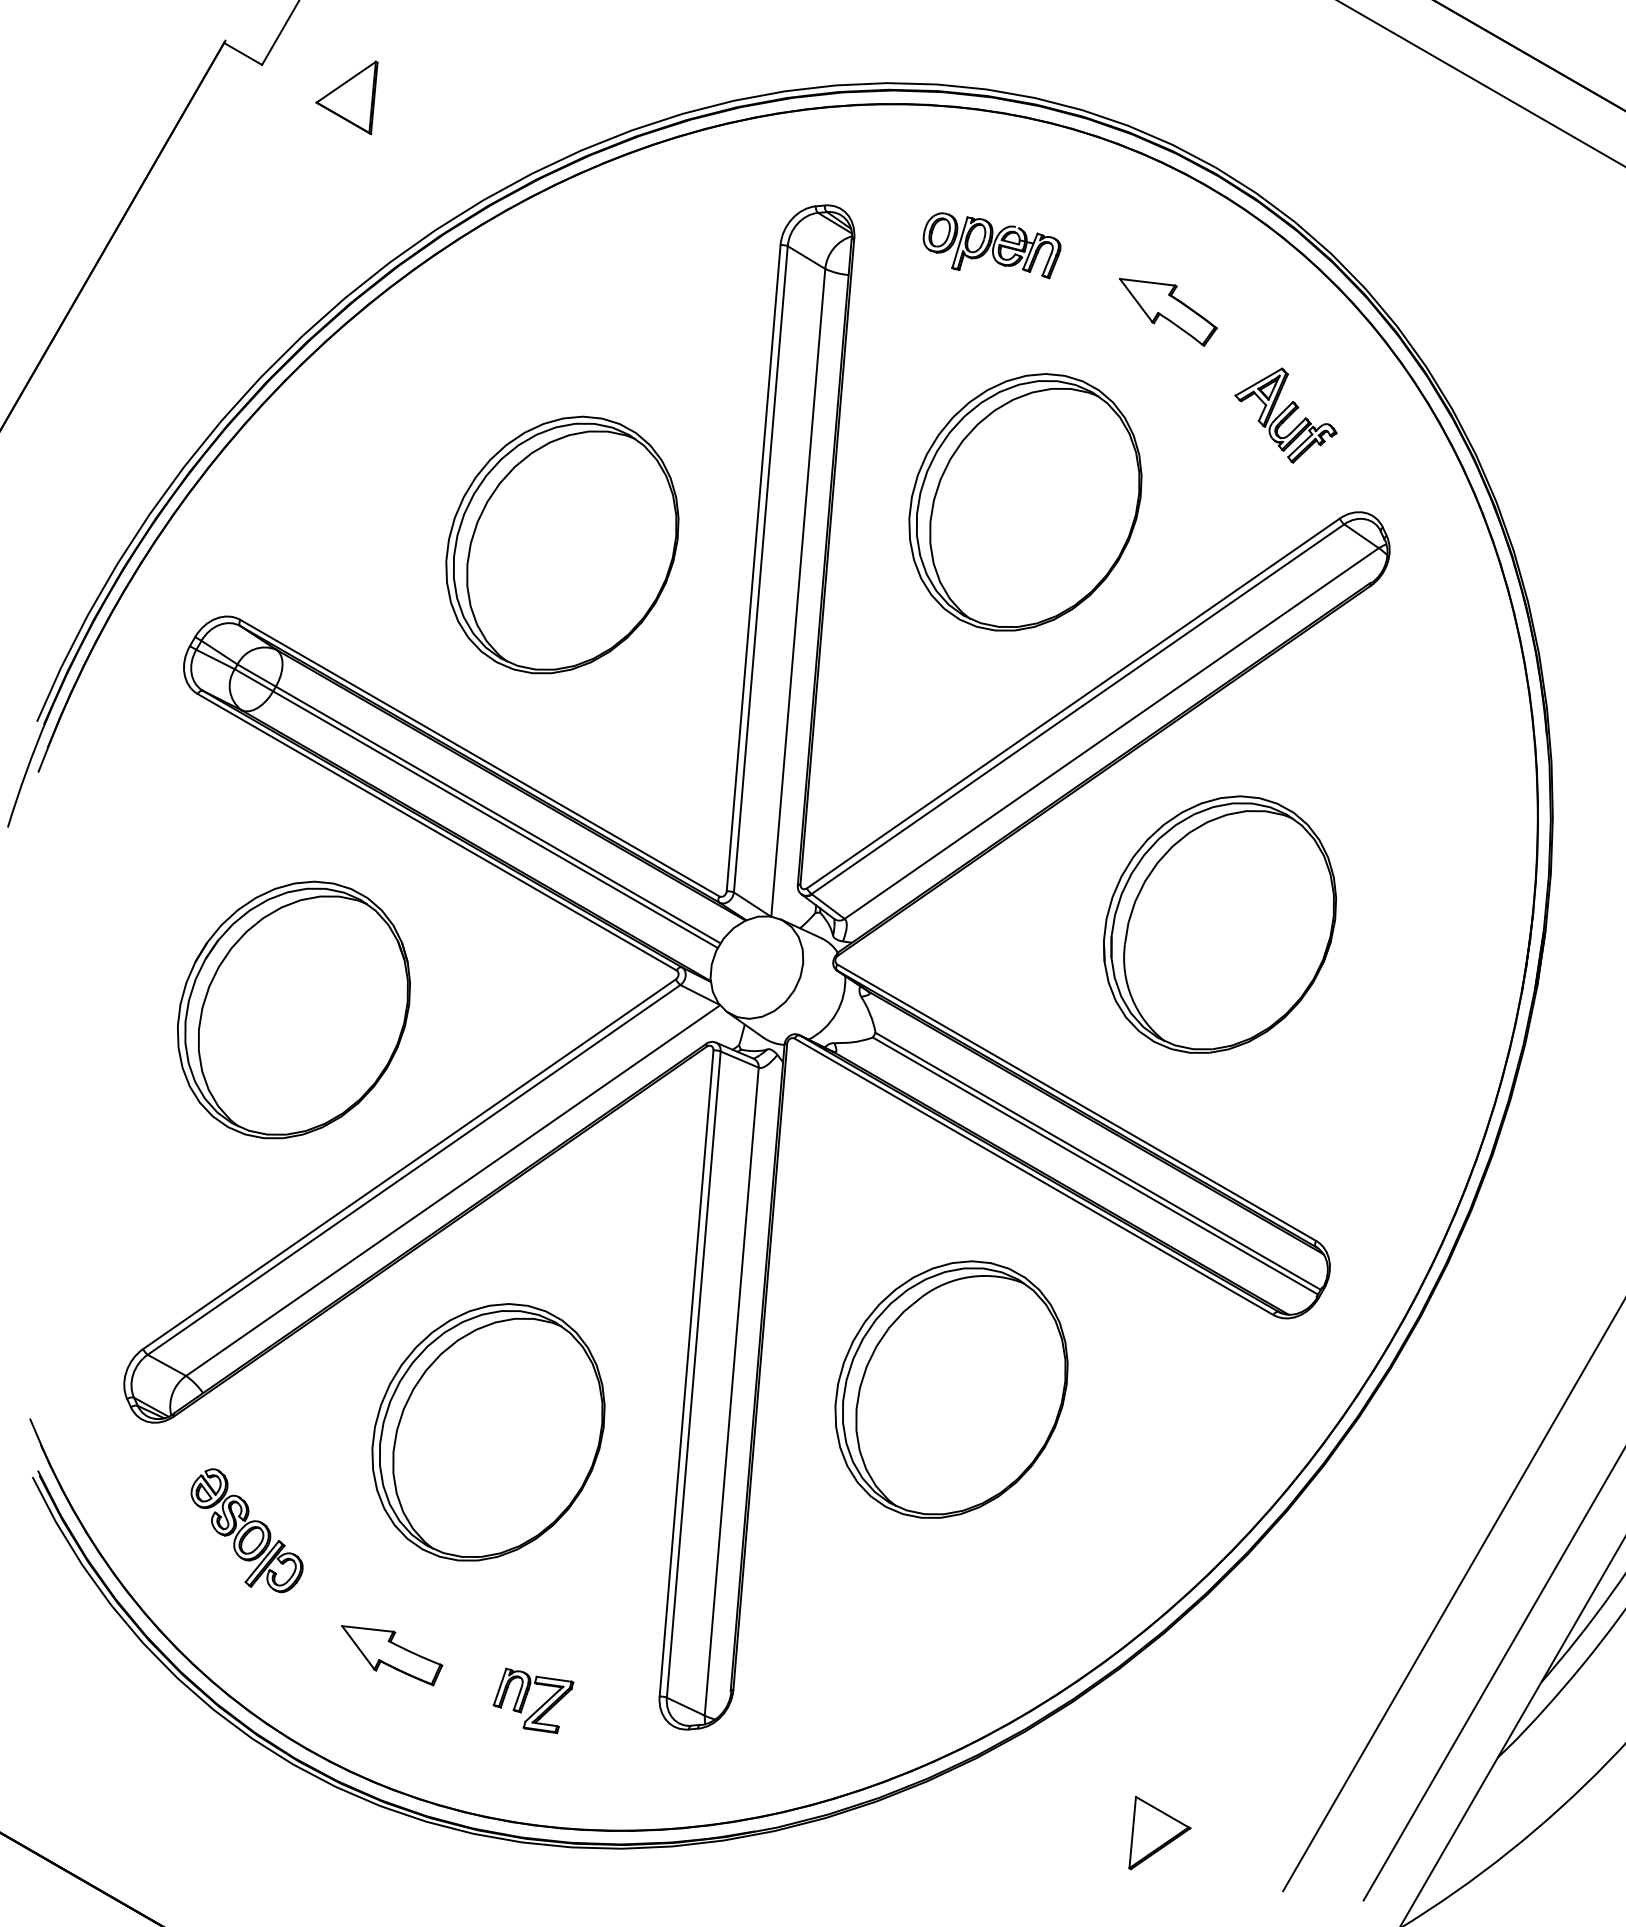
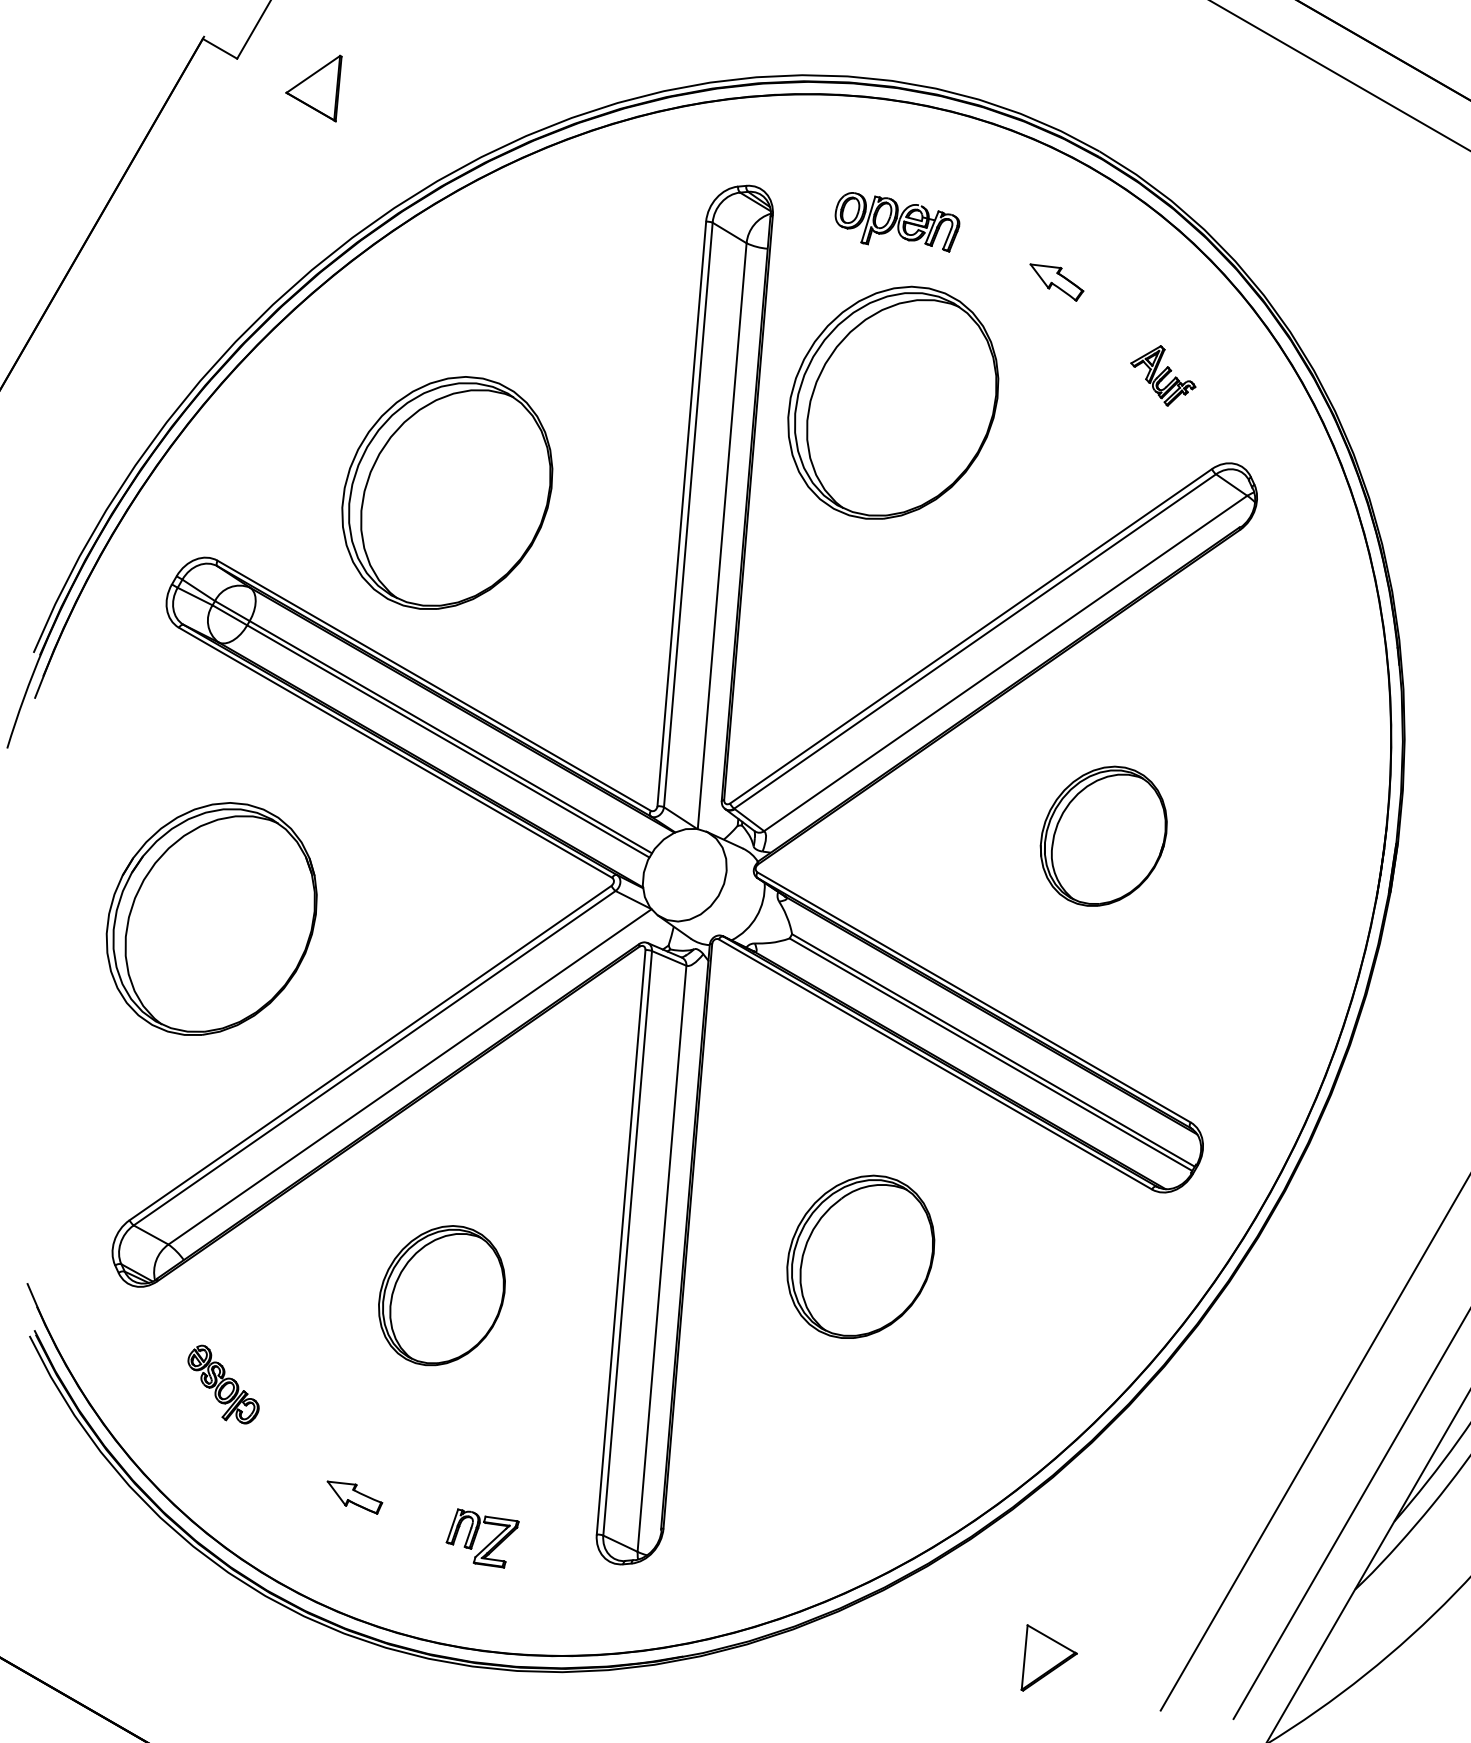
part: (1168, 312) -> (1057, 282), size x0.6
part: (1285, 415) -> (1162, 375), size x0.7
part: (1025, 502) -> (893, 402), moved
part: (562, 544) -> (447, 492), moved
part: (1220, 924) -> (1104, 836), size x0.6
part: (293, 1009) -> (211, 918), moved
part: (951, 1389) -> (860, 1256), size x0.7
part: (488, 1432) -> (441, 1295), size x0.6
part: (246, 1530) -> (223, 1384), size x0.7
part: (392, 1655) -> (355, 1497), size x0.6

